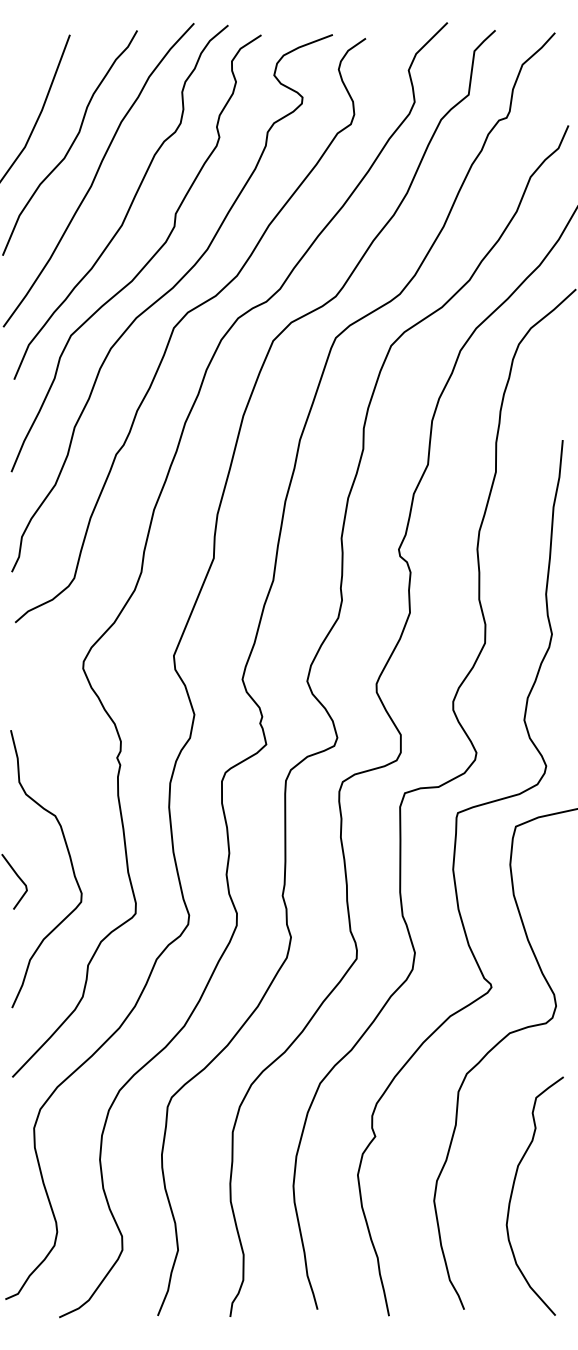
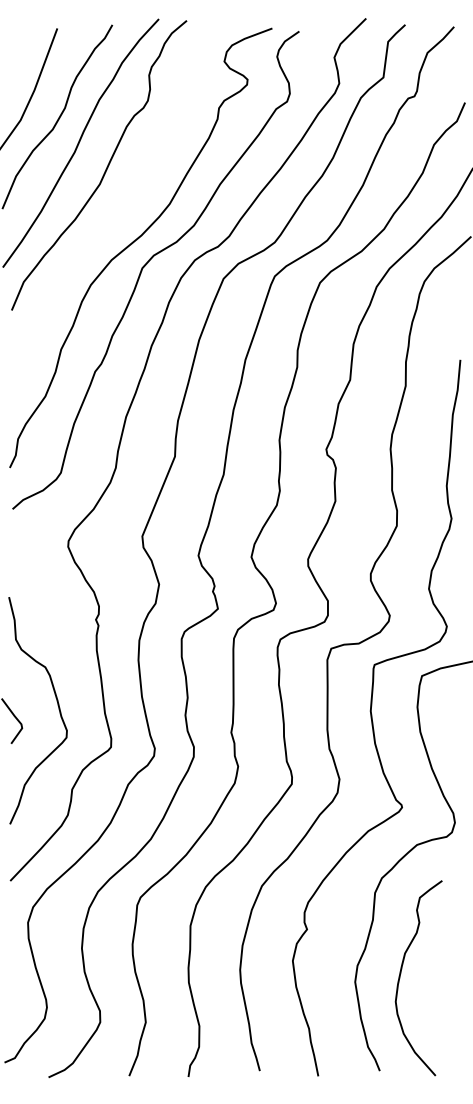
part: (146, 262) -> (119, 214), removed
part: (513, 1190) -> (401, 973), moved

